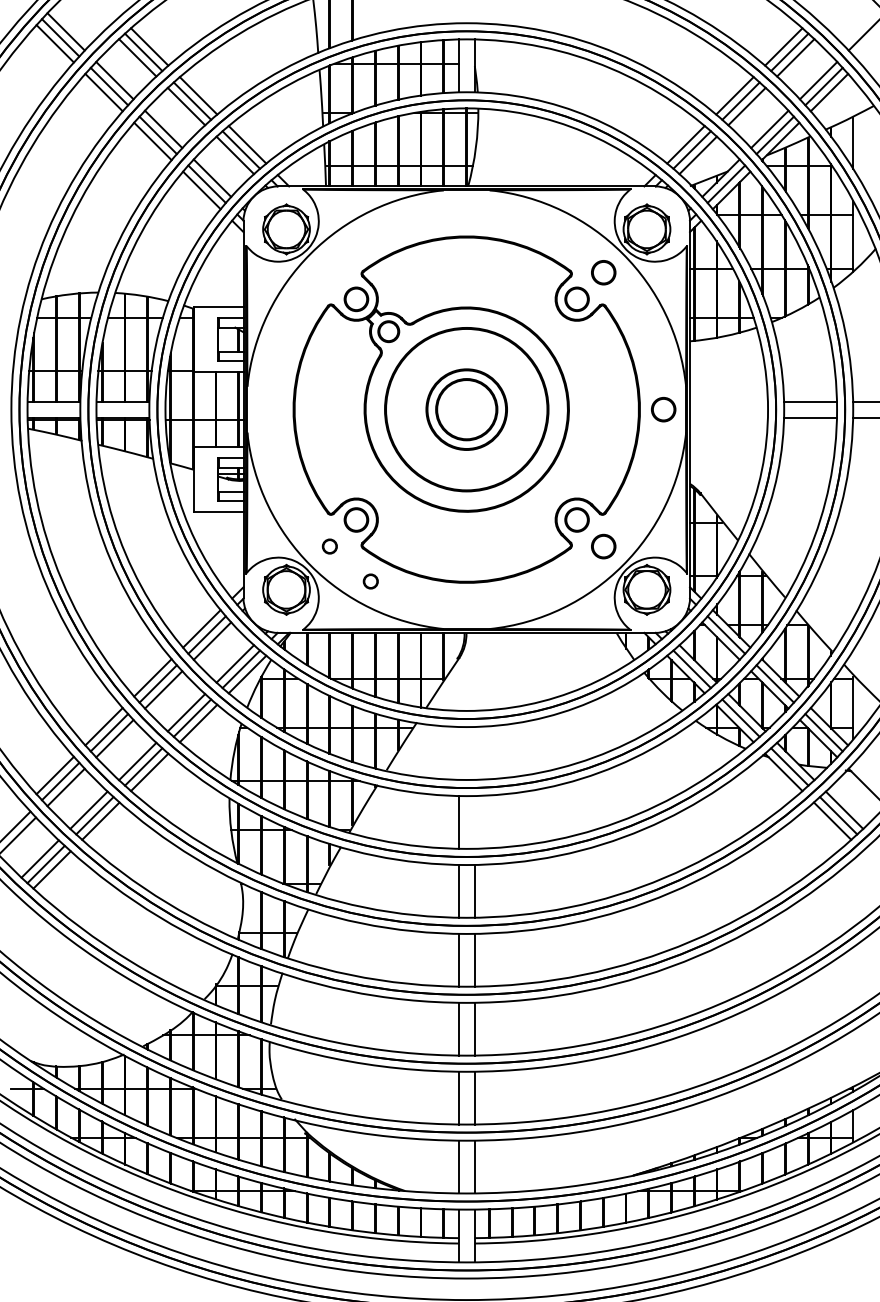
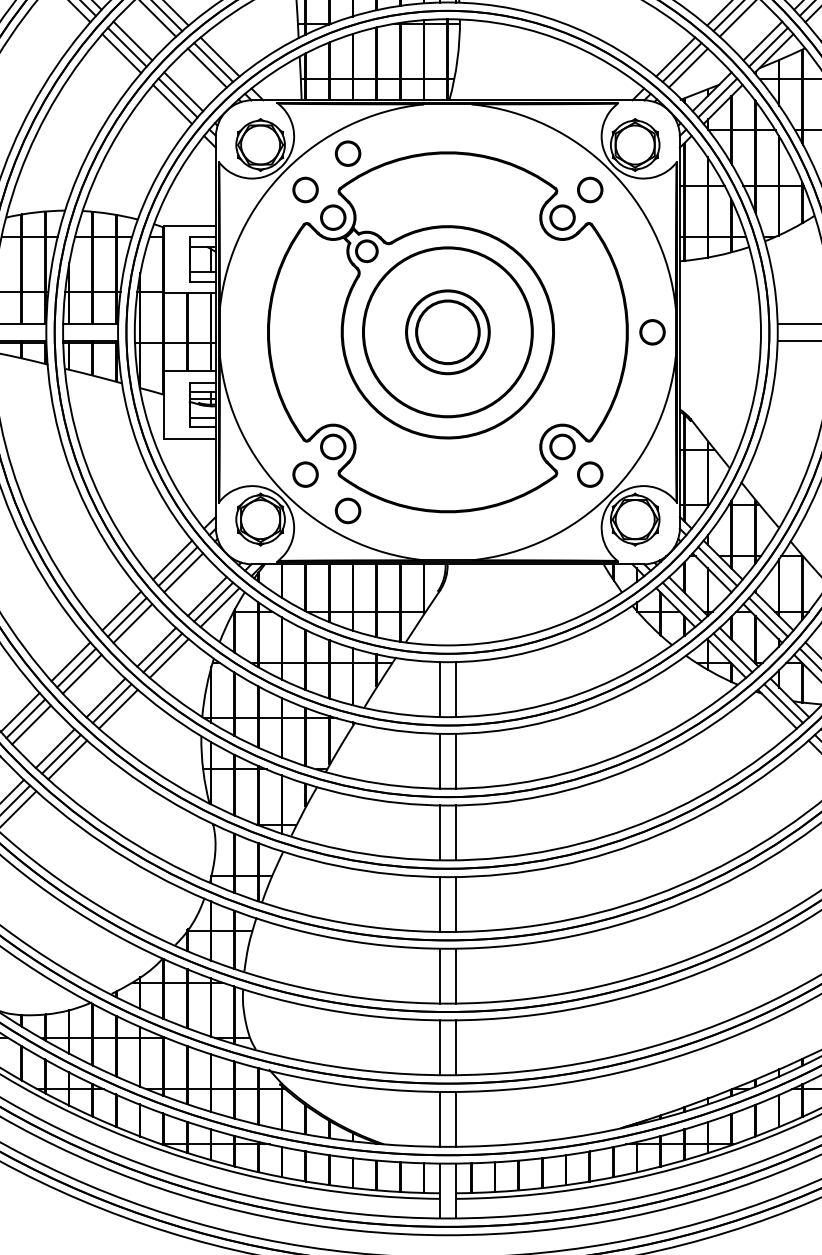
circle: (370, 237) -> (347, 153), added
circle: (329, 272) -> (305, 189), added
part: (329, 546) -> (305, 474), size x1.67
part: (370, 581) -> (347, 510), size x1.67
line: (458, 752) -> (439, 688), added
line: (474, 752) -> (455, 688), added
line: (474, 822) -> (455, 761), added

